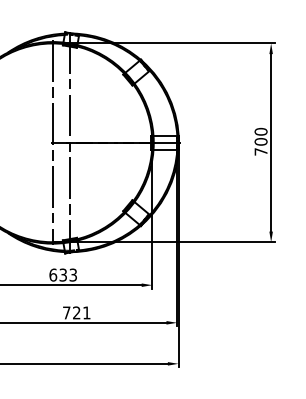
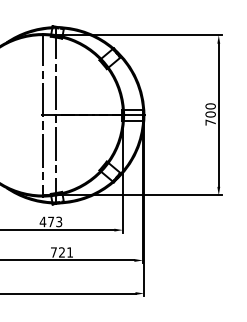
text: (57, 274) -> (46, 221), 633 -> 473

